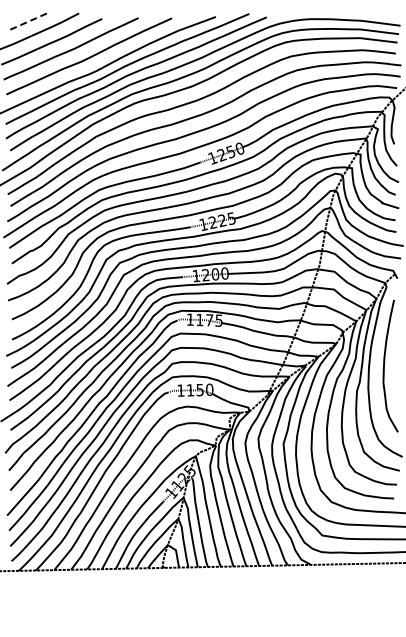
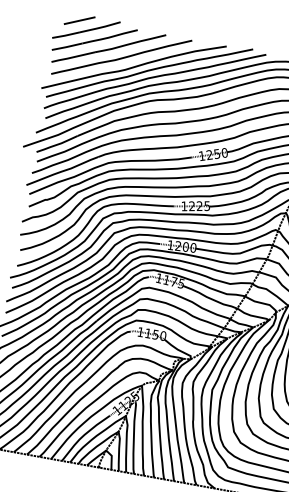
line: (27, 21) -> (79, 20), dashed -> solid

